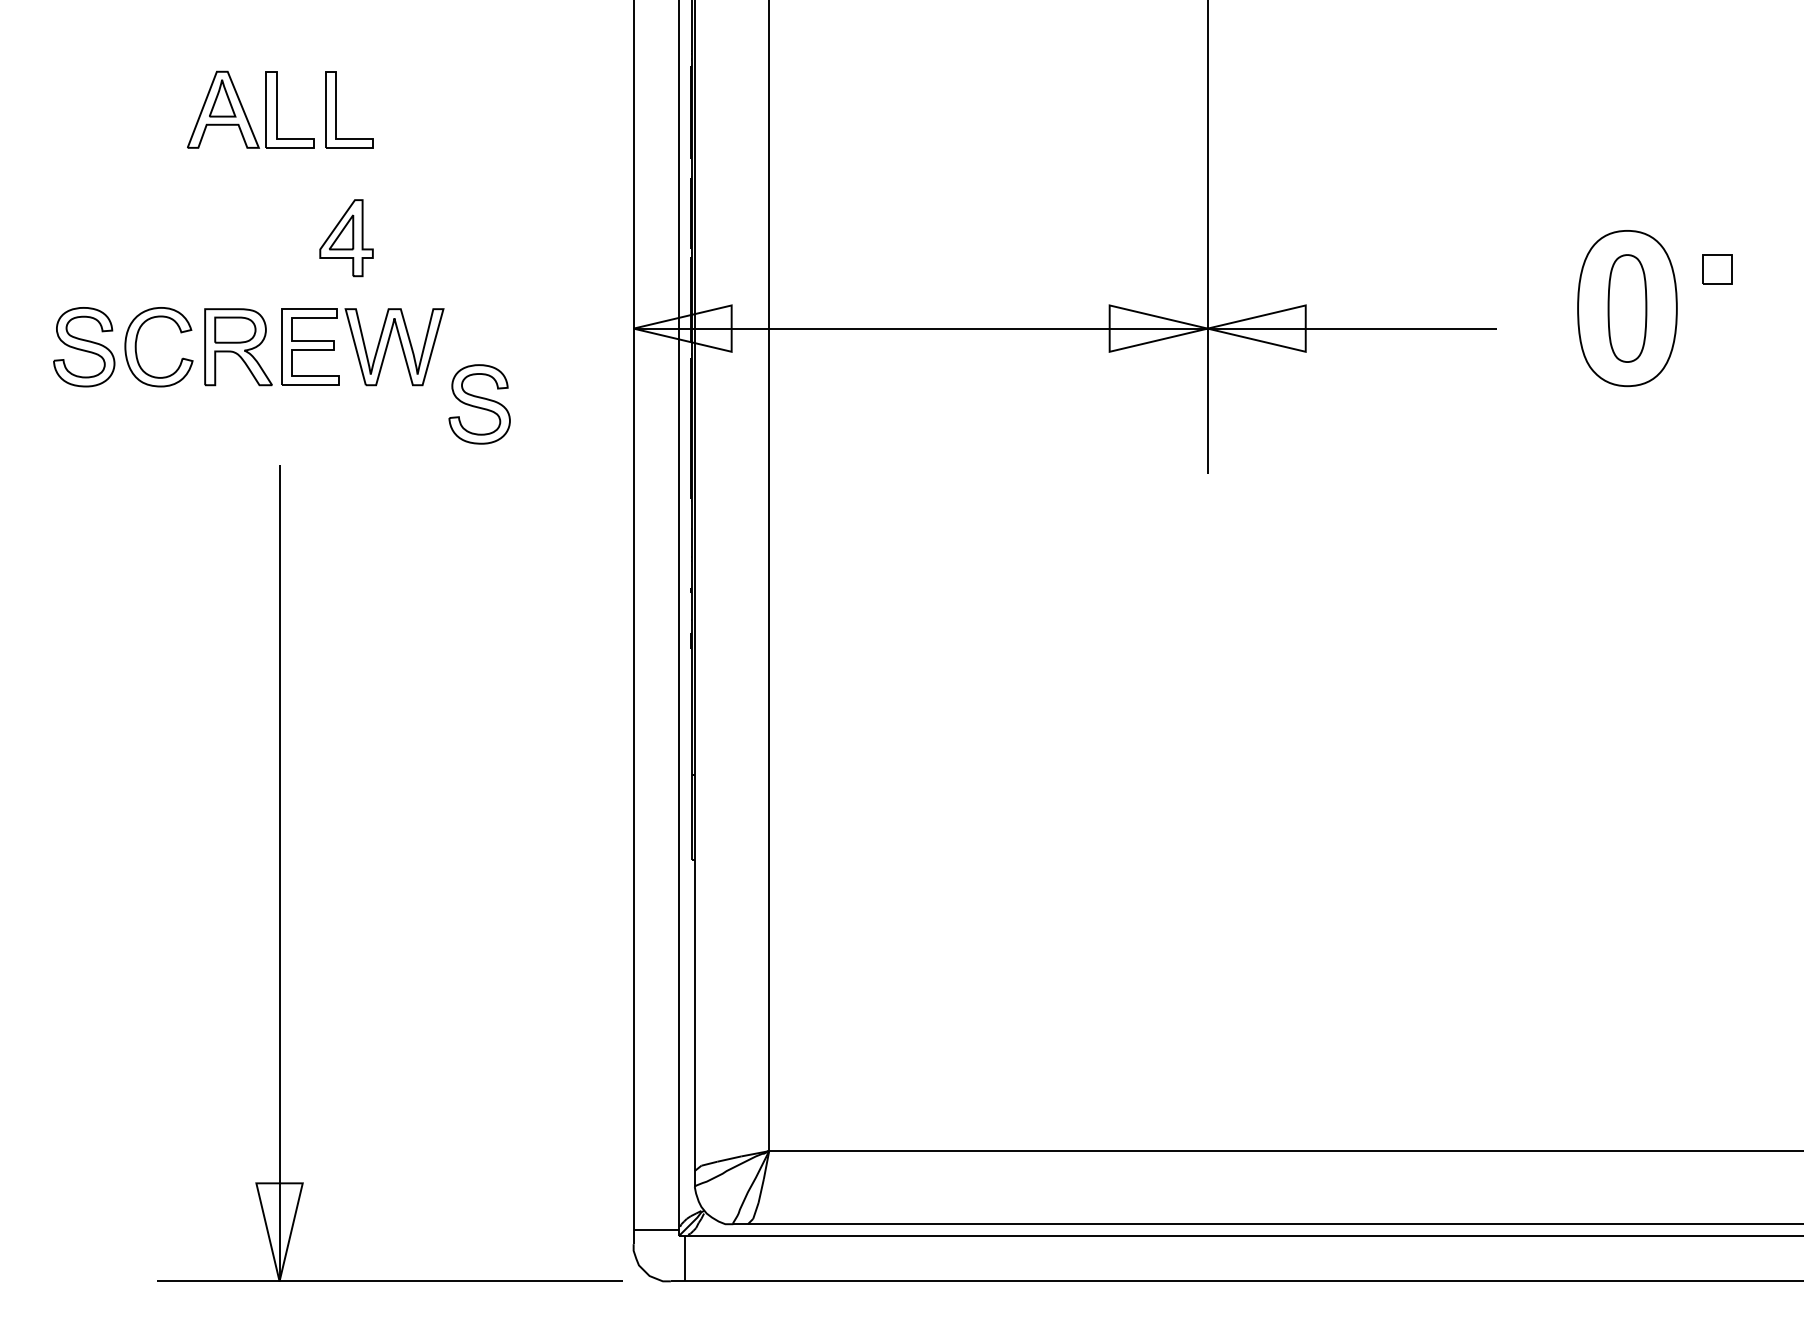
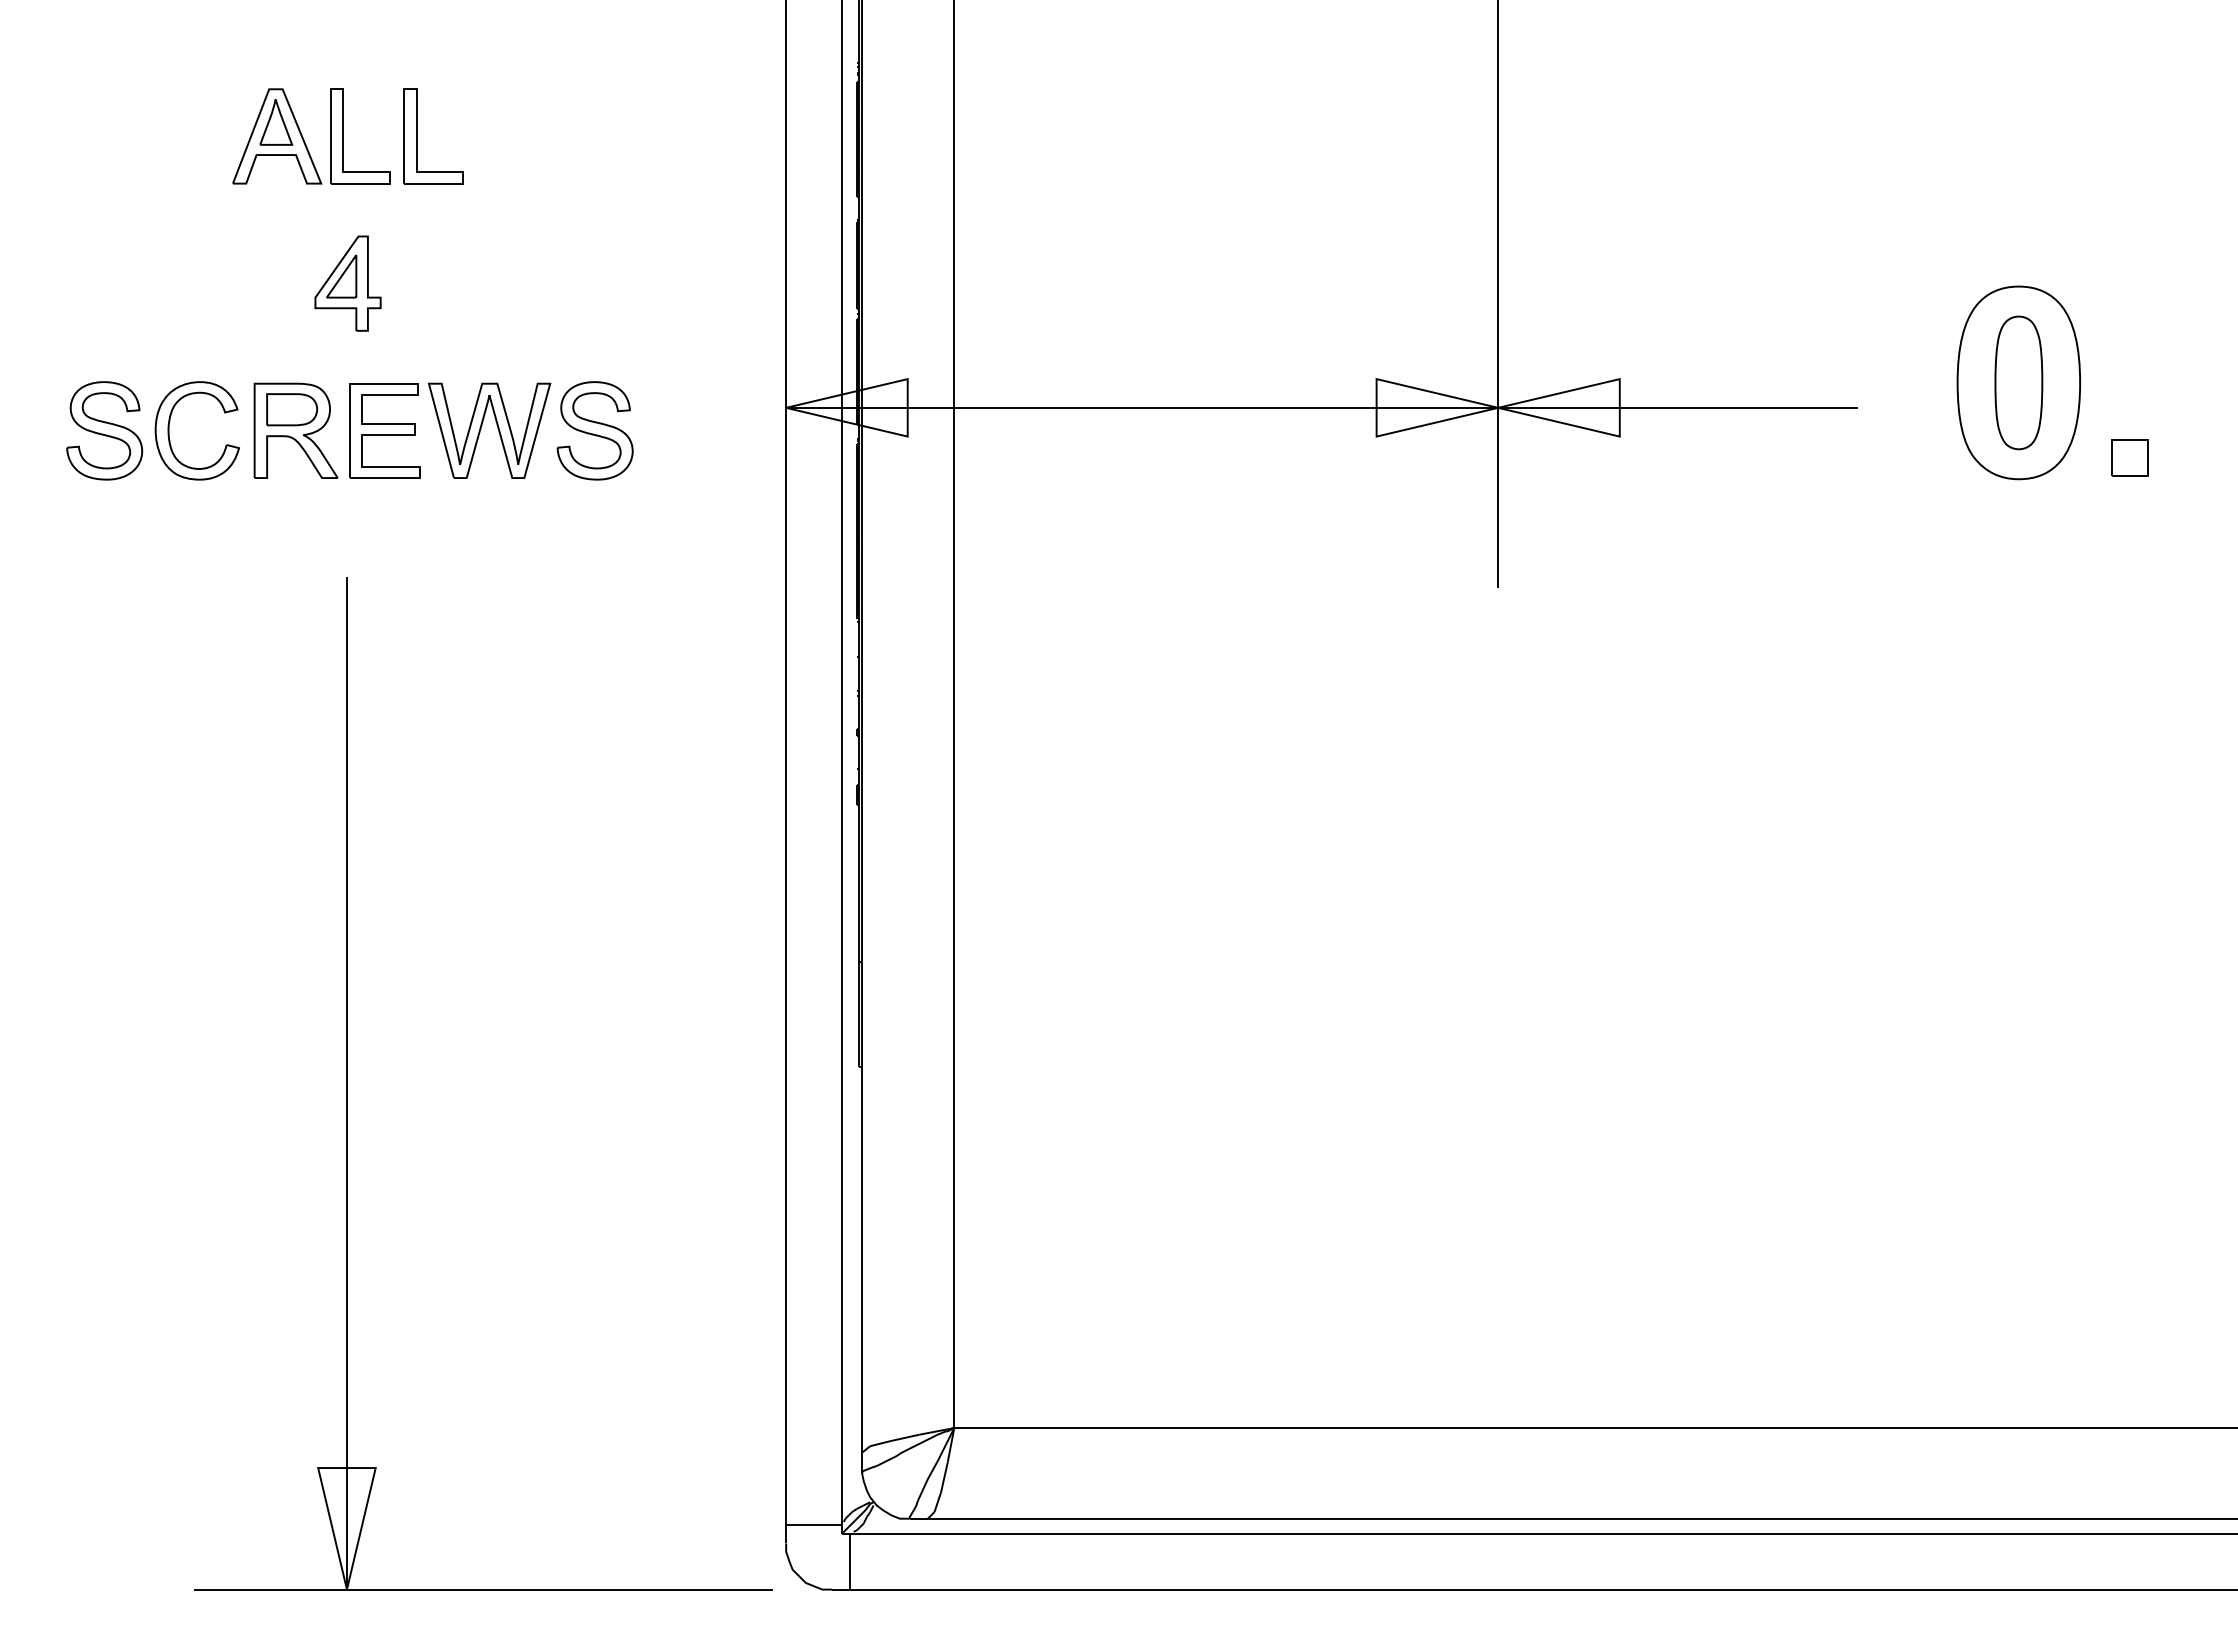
part: (346, 238) -> (347, 283), moved
part: (1716, 269) -> (2129, 457), moved
part: (479, 404) -> (594, 430), moved

